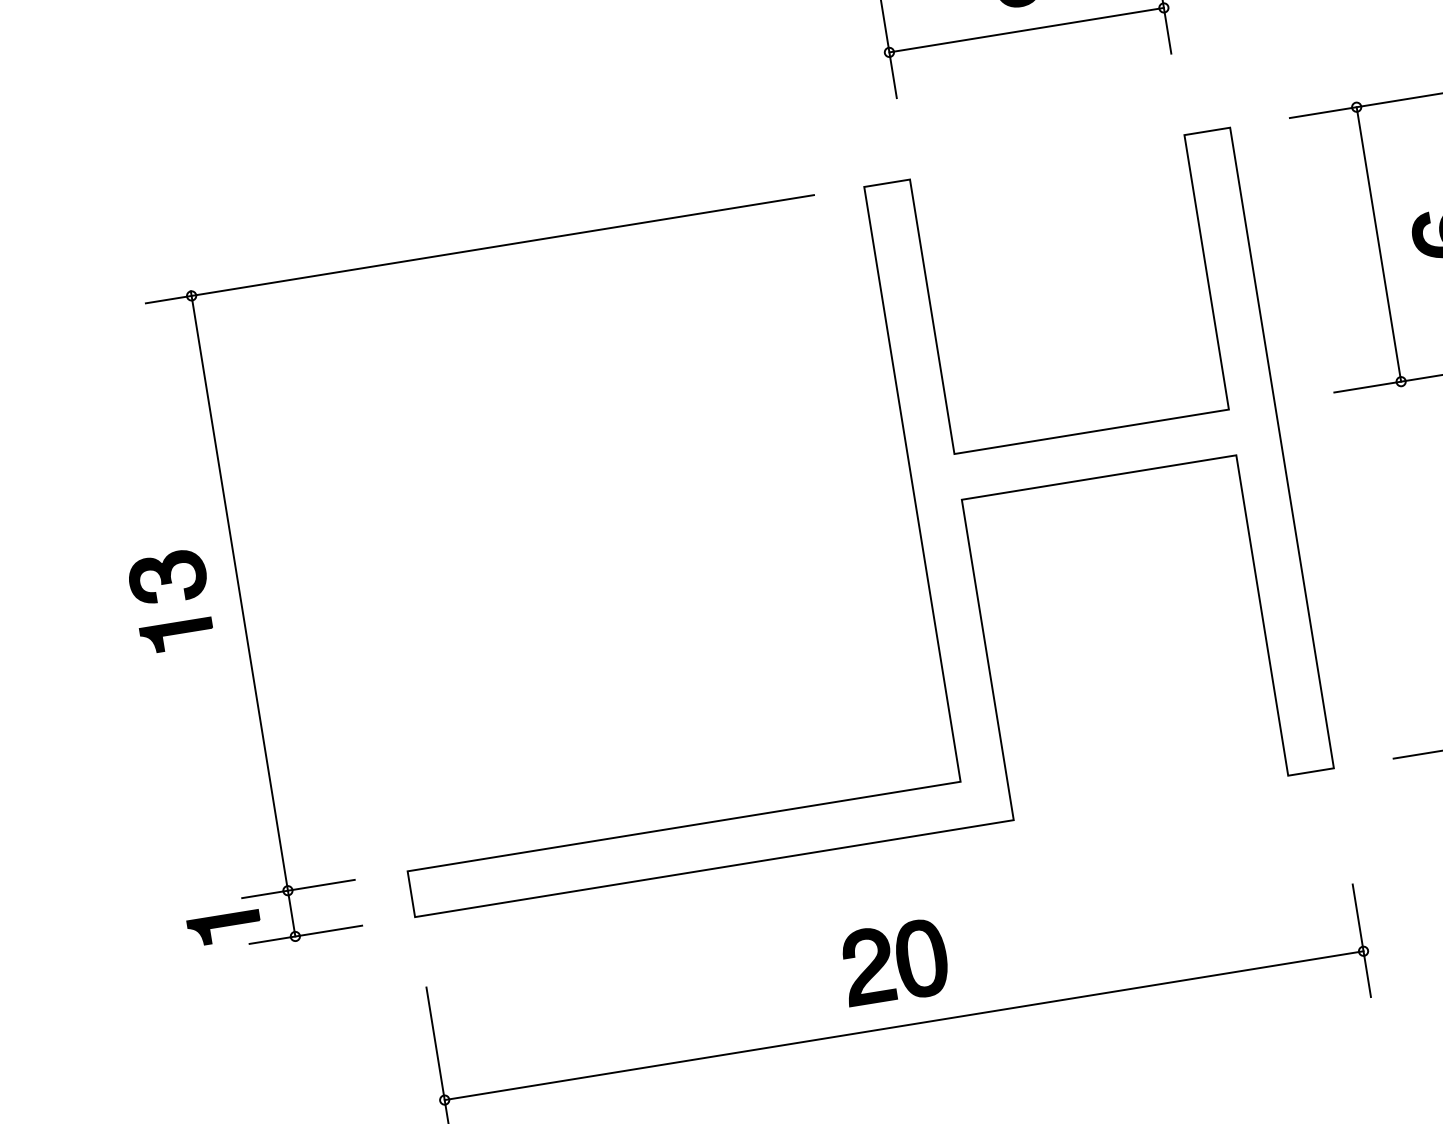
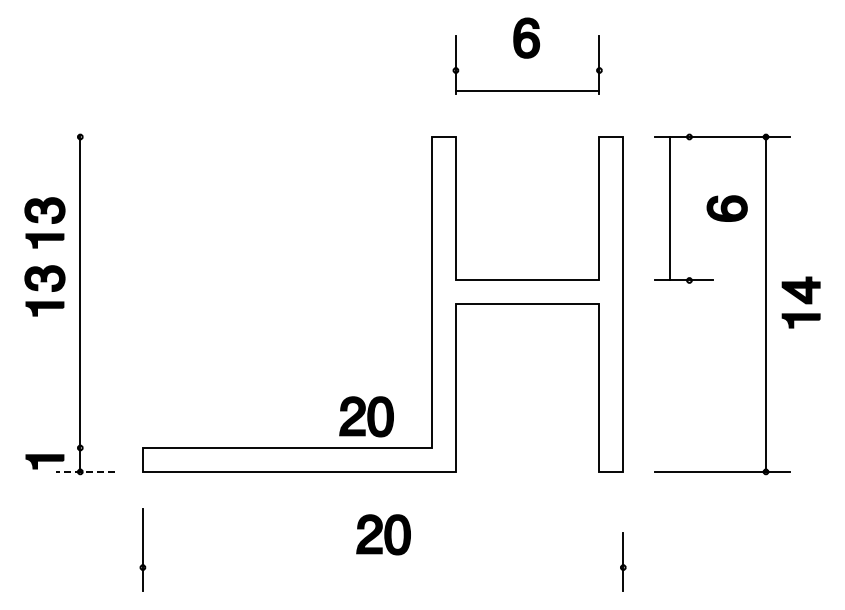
line: (1026, 30) -> (527, 90), moved
line: (1378, 243) -> (670, 208), moved
line: (478, 250) -> (230, 137), removed
part: (149, 470) -> (44, 222), added
part: (825, 741) -> (366, 416), added
line: (297, 888) -> (85, 447), removed
line: (305, 934) -> (85, 471), solid -> dashed
line: (902, 1025) -> (382, 567), removed

